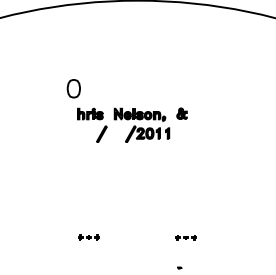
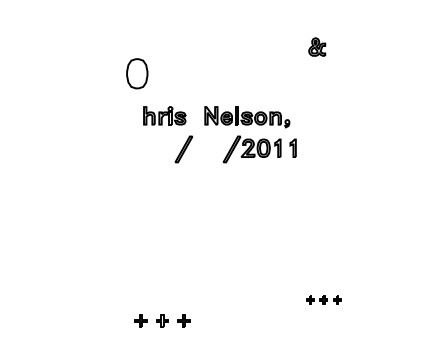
part: (181, 113) -> (316, 46), moved
part: (88, 237) -> (161, 321), size x1.6
part: (185, 237) -> (322, 299), moved

